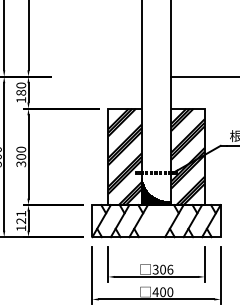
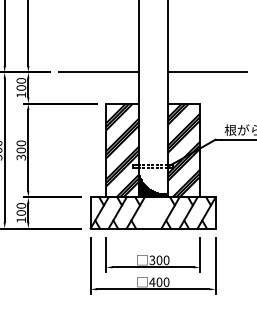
line: (100, 76) -> (98, 72), added
text: (21, 92) -> (21, 87), 180 -> 100
text: (21, 217) -> (21, 209), 121 -> 100
text: (170, 268) -> (166, 259), 306 -> 300

